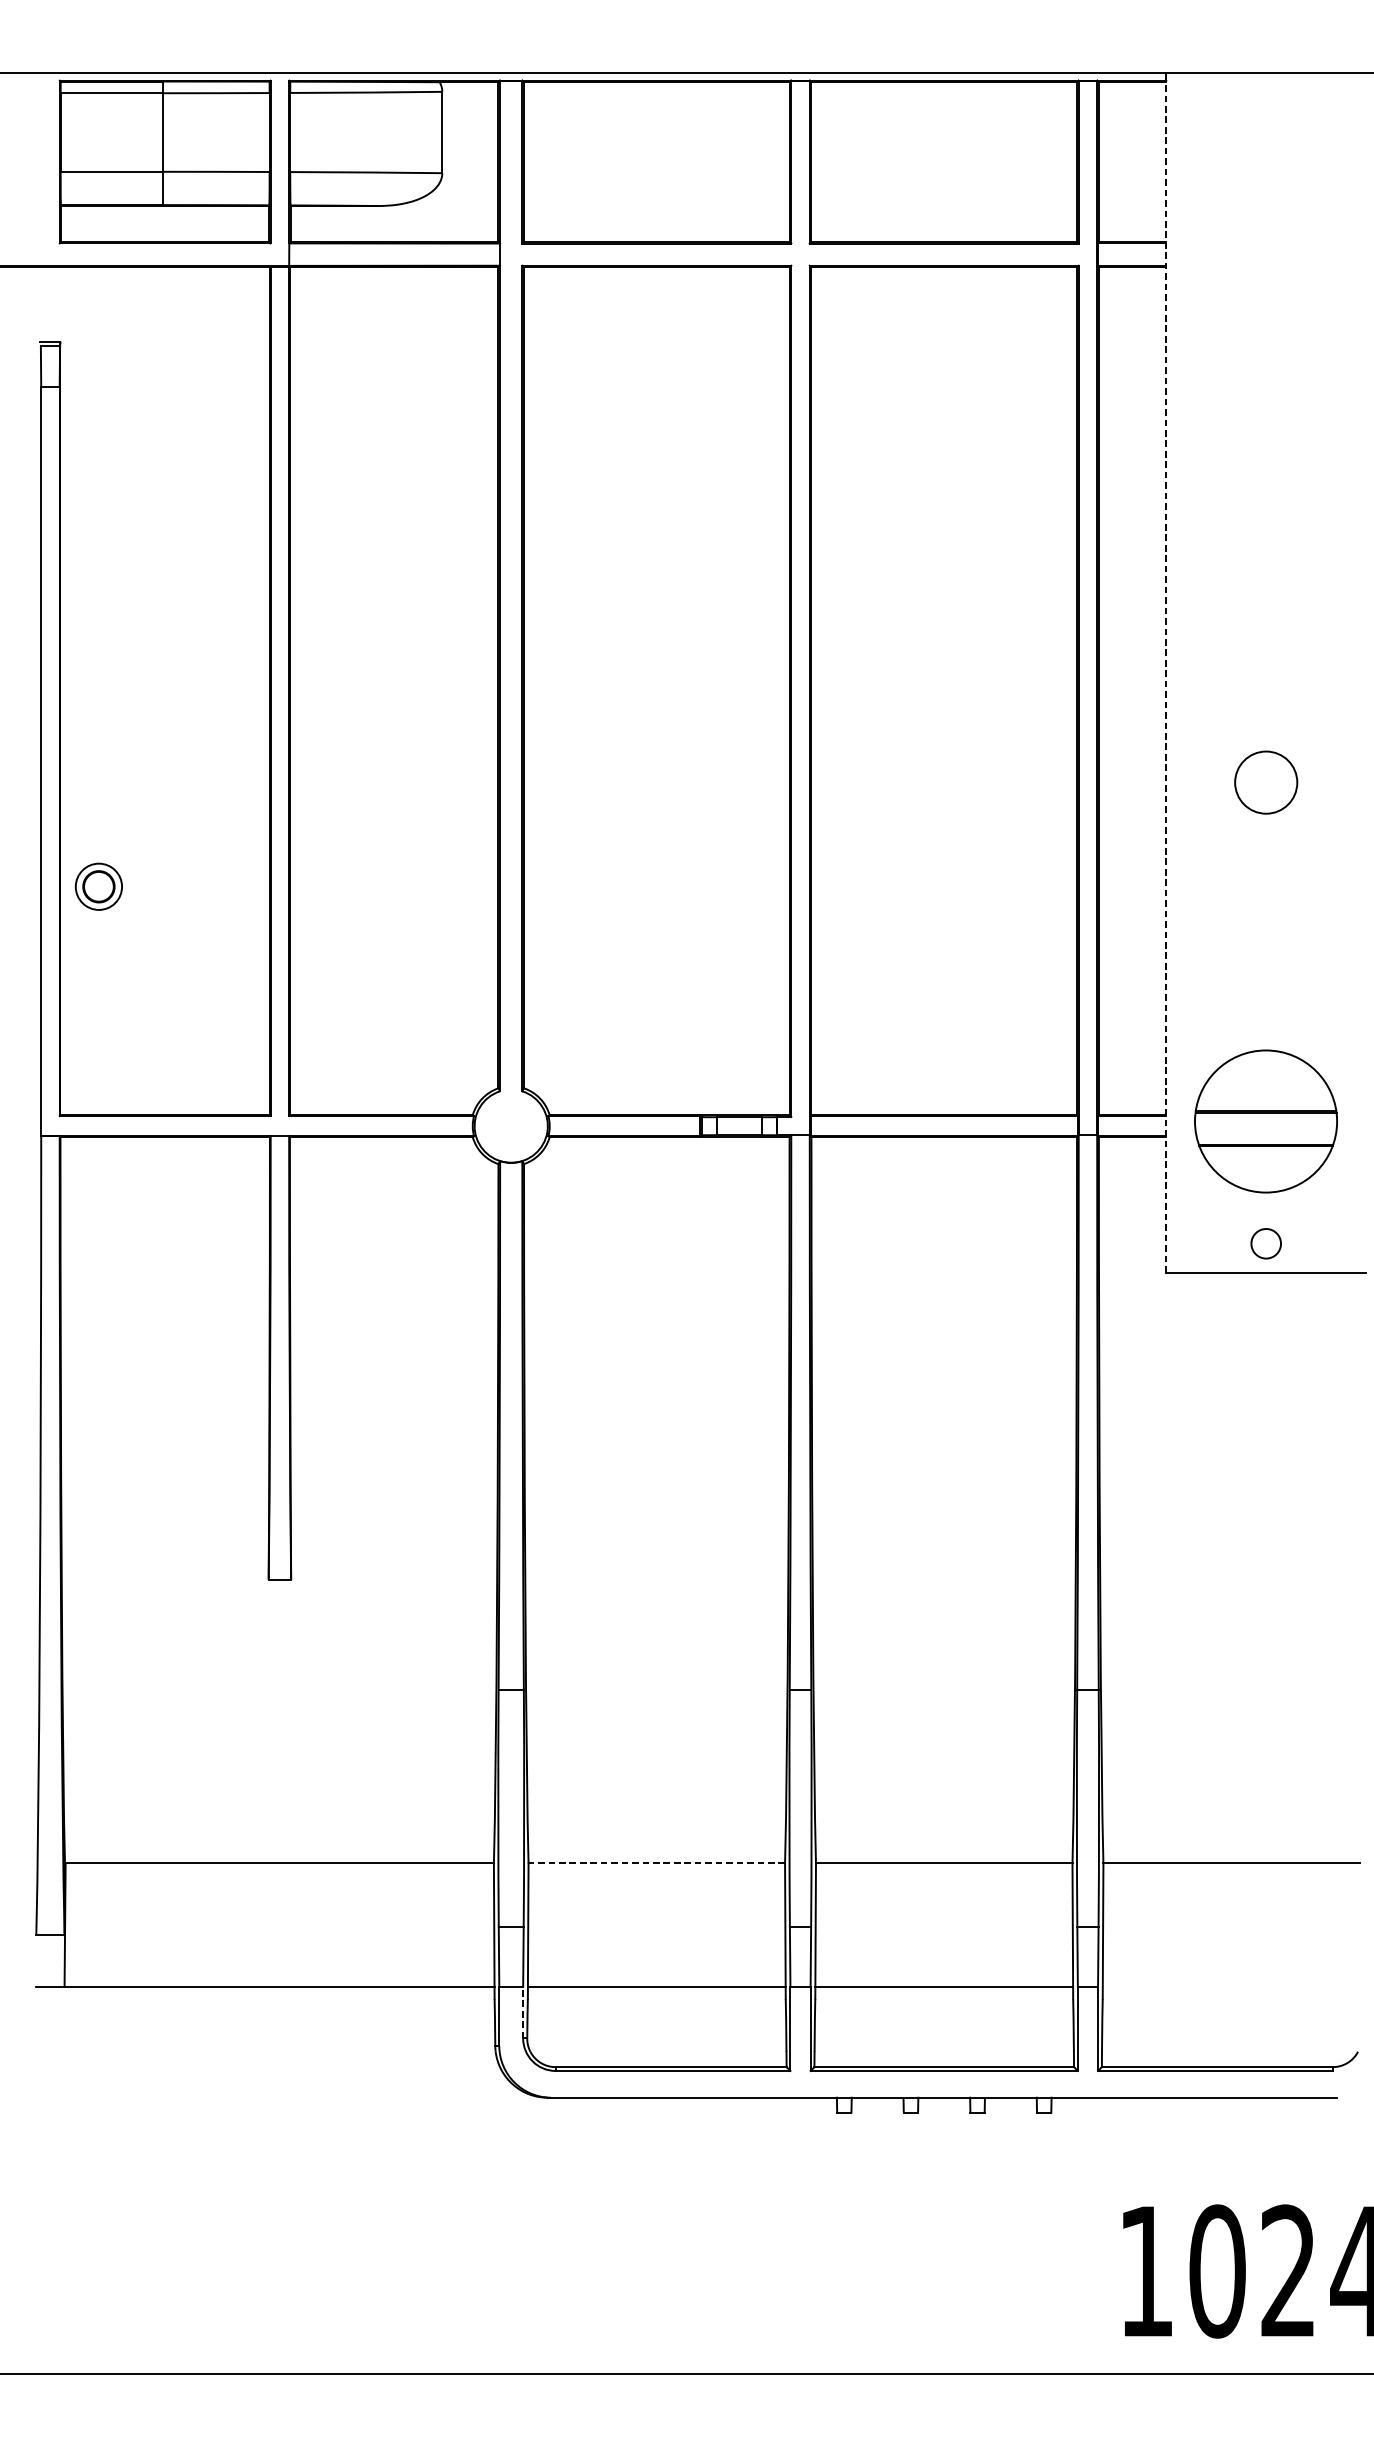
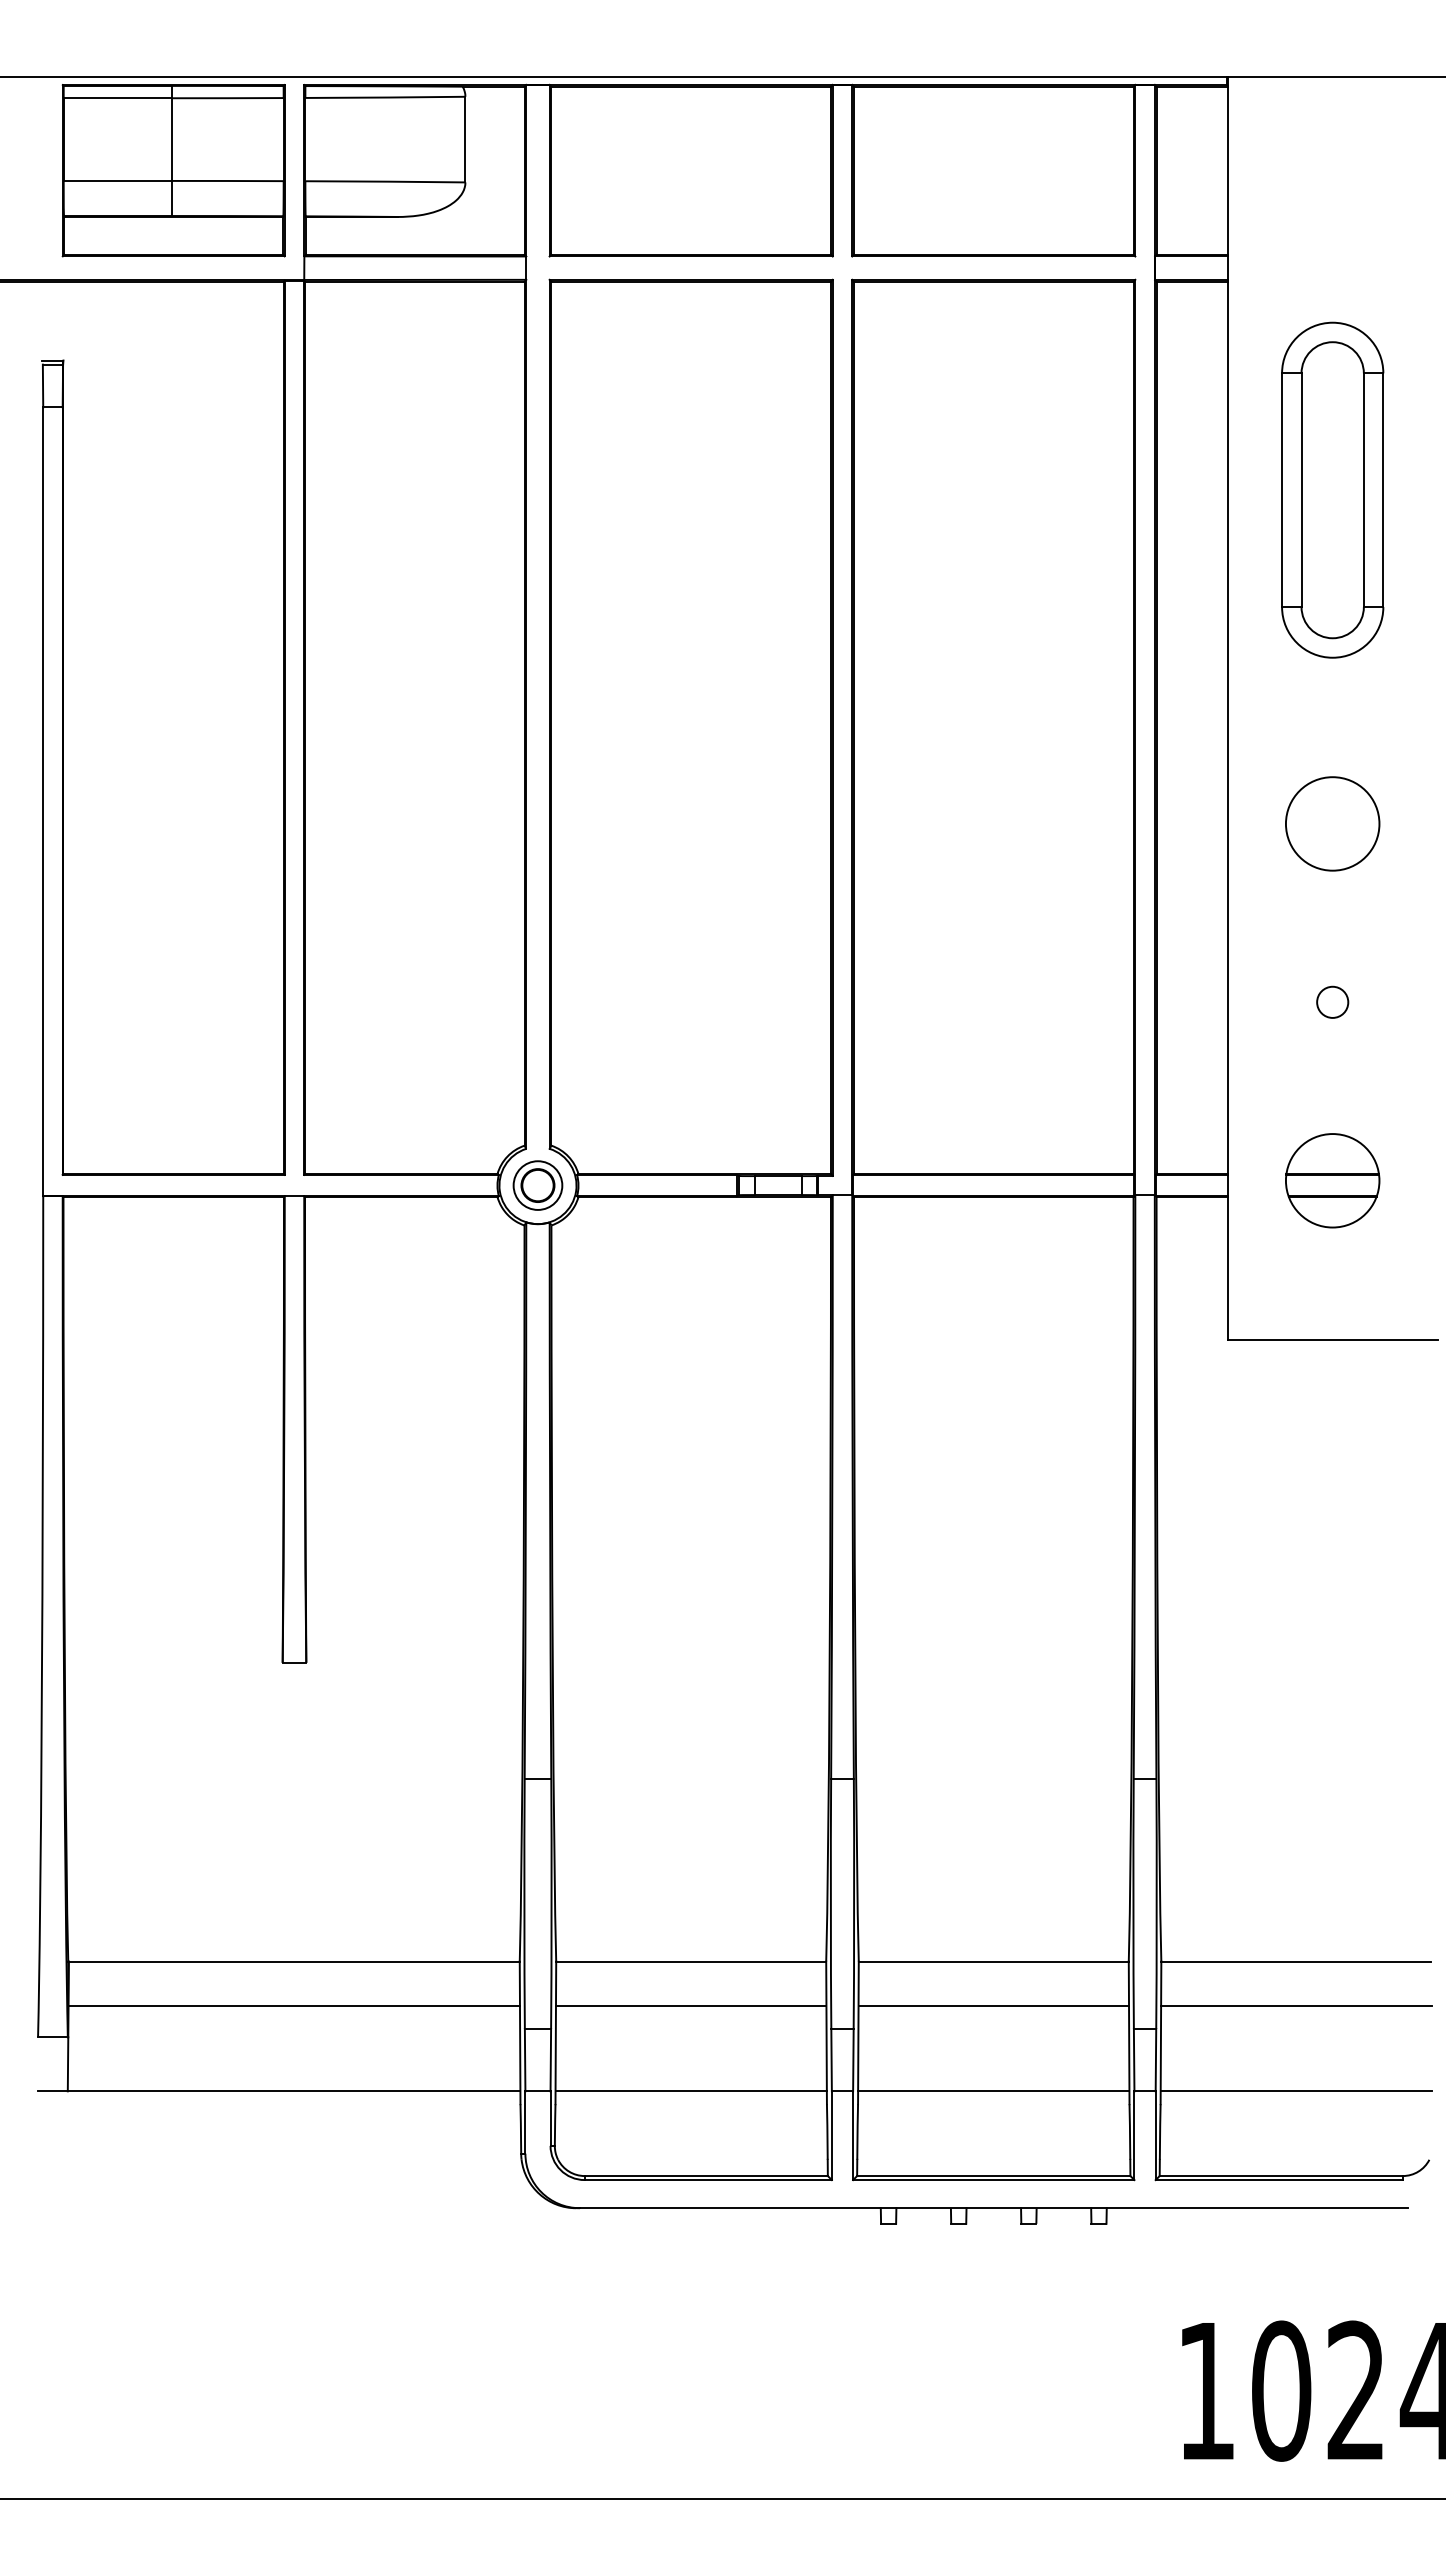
part: (1266, 464) -> (1332, 489), added
line: (1166, 672) -> (1227, 708), dashed -> solid
circle: (1266, 782) -> (1332, 823), size x1.43
part: (98, 886) -> (537, 1185), moved
part: (1266, 1121) -> (1332, 1180), size x0.62
circle: (1266, 1242) -> (1332, 1001), moved
line: (656, 1863) -> (690, 1961), dashed -> solid
line: (278, 1905) -> (293, 2005), added
line: (656, 1905) -> (690, 2005), added
line: (943, 1905) -> (993, 2005), added
line: (1231, 1905) -> (1296, 2005), added
line: (1231, 1986) -> (1296, 2091), added
line: (523, 2012) -> (550, 2118), dashed -> solid

